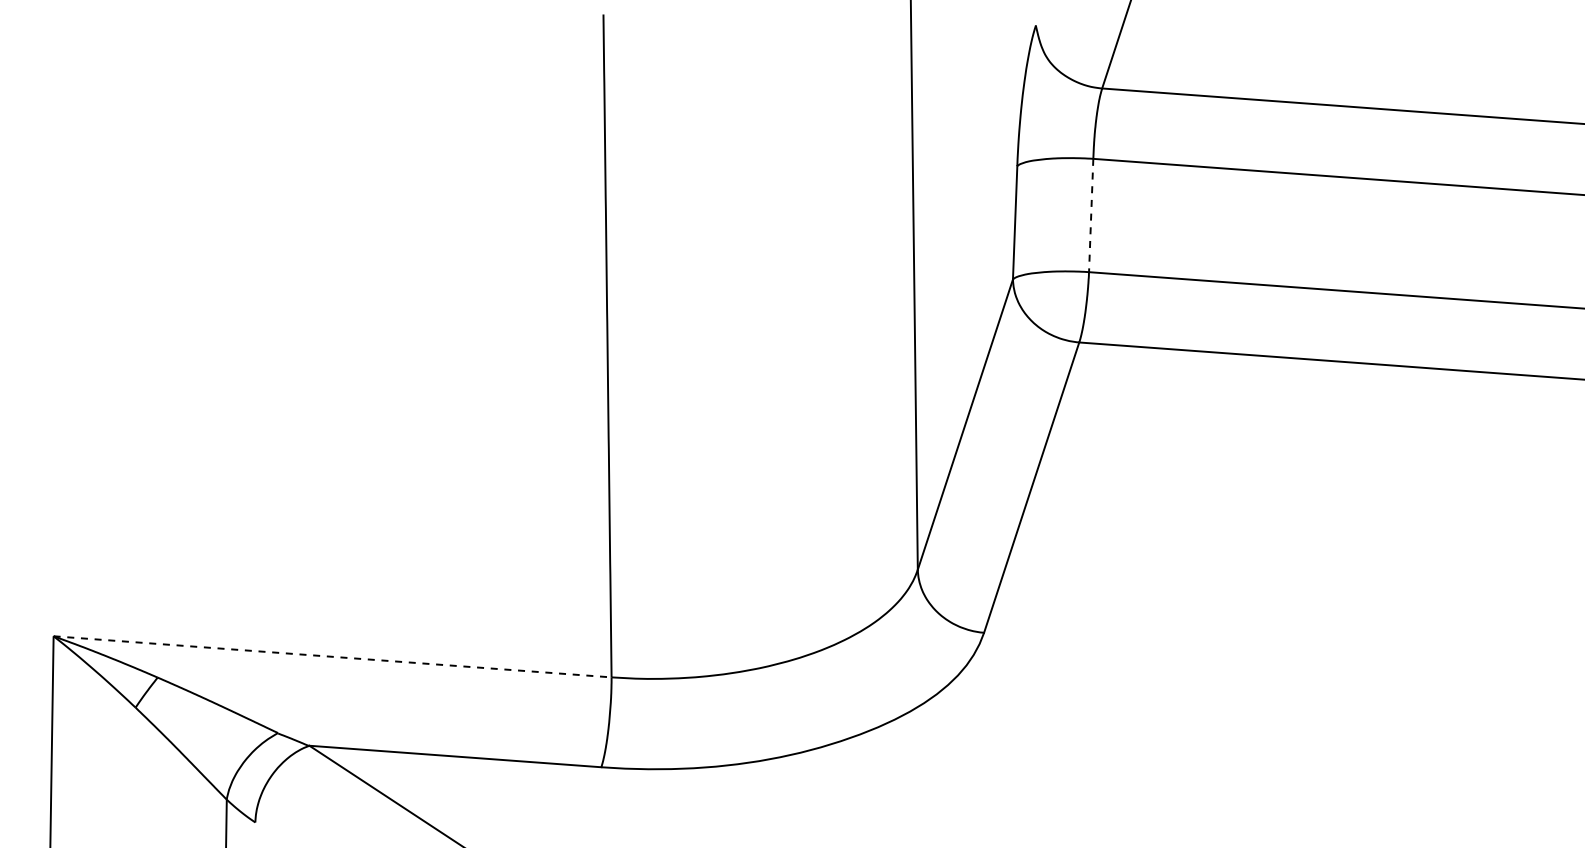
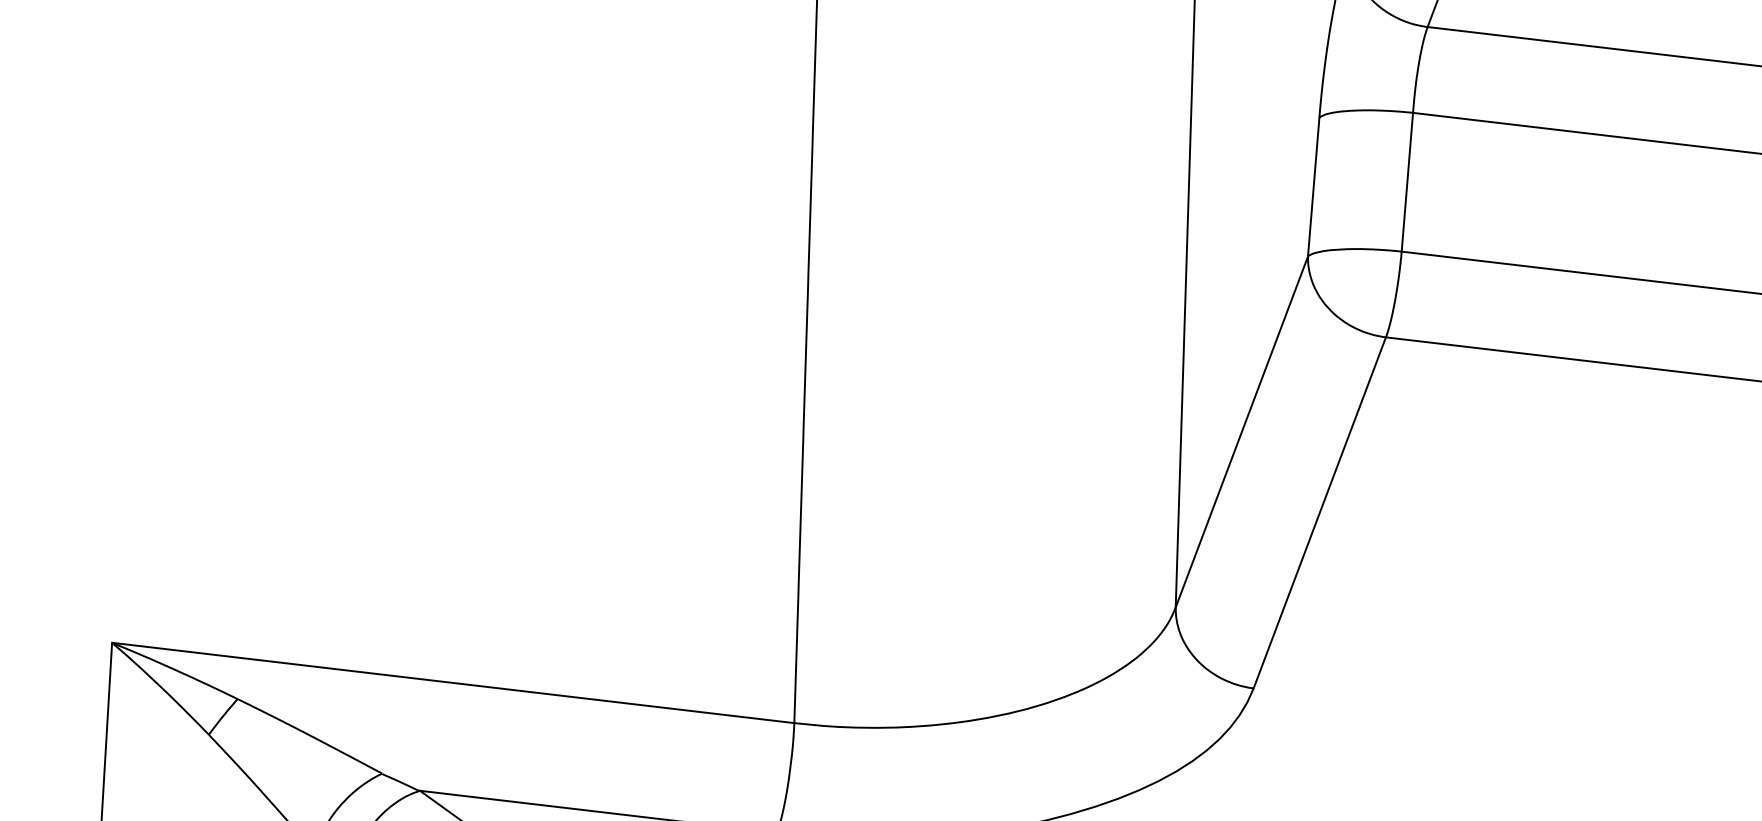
line: (1091, 215) -> (1407, 182), dashed -> solid
line: (332, 656) -> (453, 682), dashed -> solid

